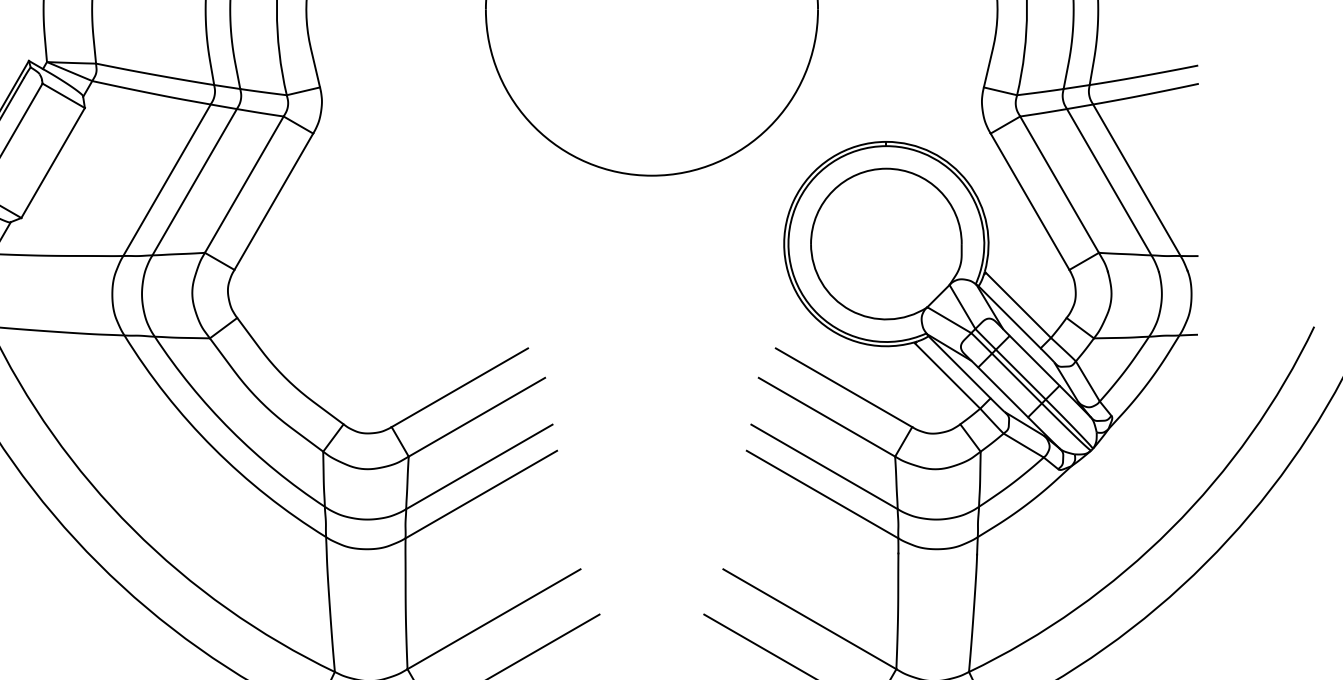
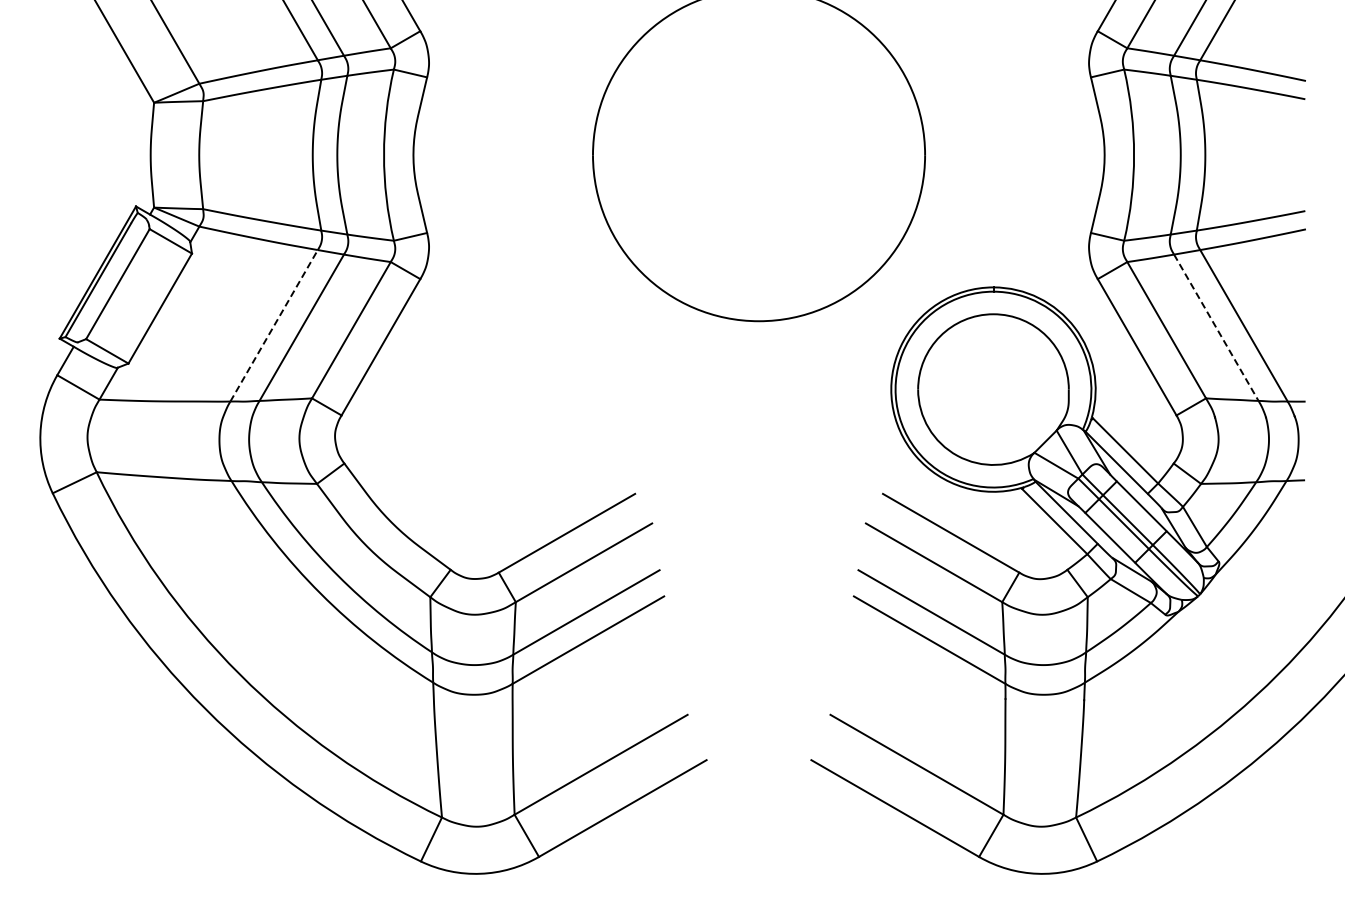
line: (167, 179) -> (274, 325), solid -> dashed
line: (1109, 182) -> (1216, 328), solid -> dashed

